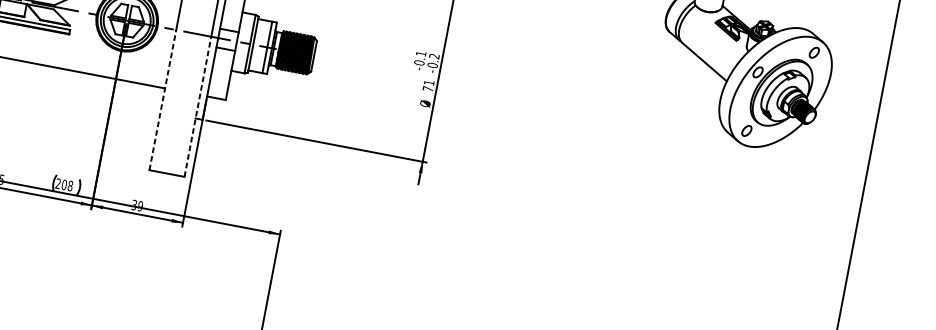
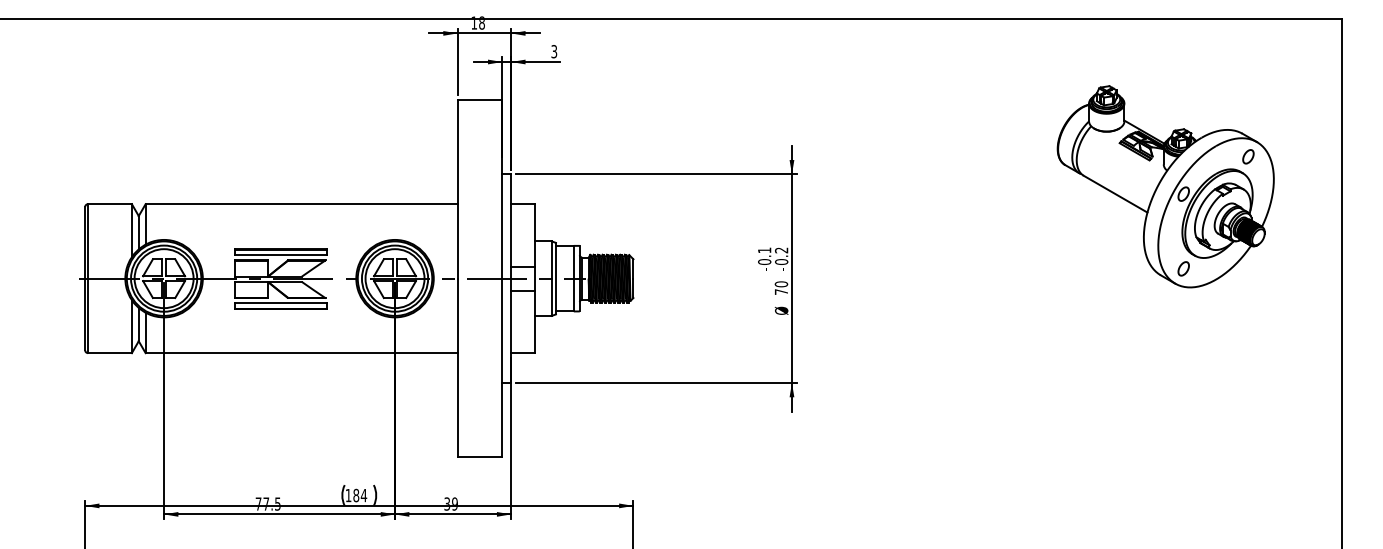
text: (429, 83) -> (781, 284), 71 -> 70
line: (162, 99) -> (457, 367), dashed -> solid
line: (198, 106) -> (502, 367), dashed -> solid
text: (64, 184) -> (356, 495), 208 -> 184

